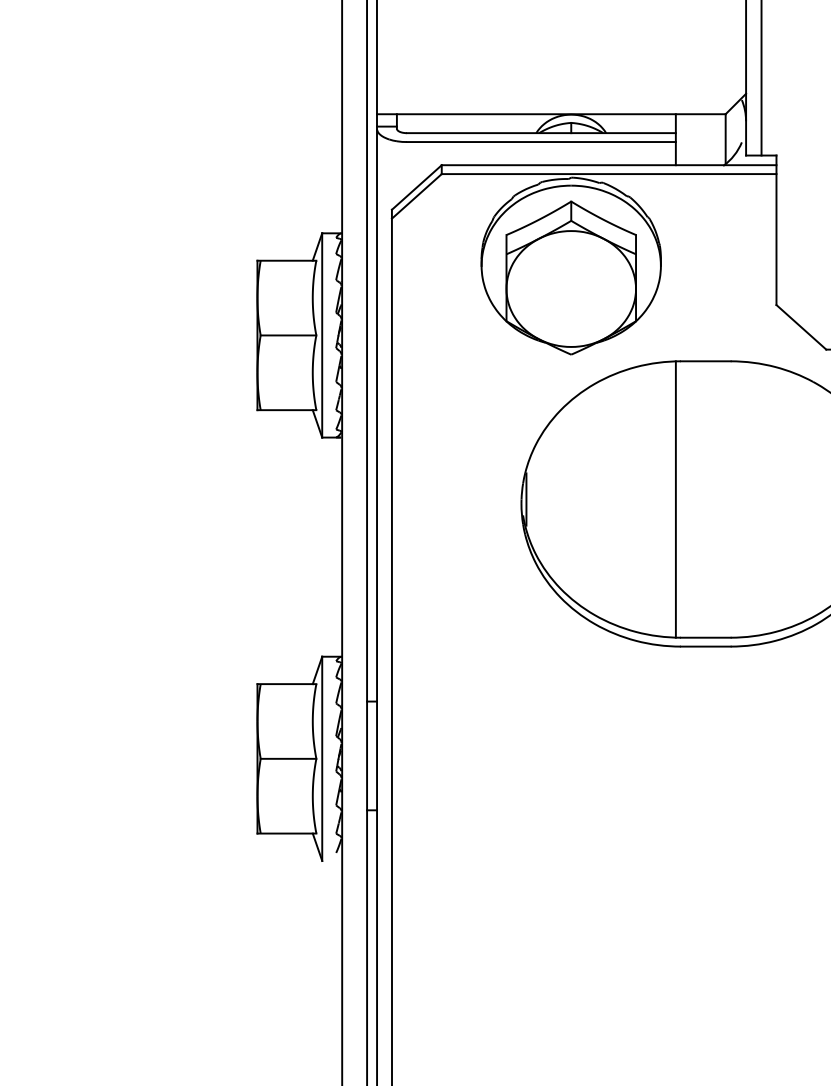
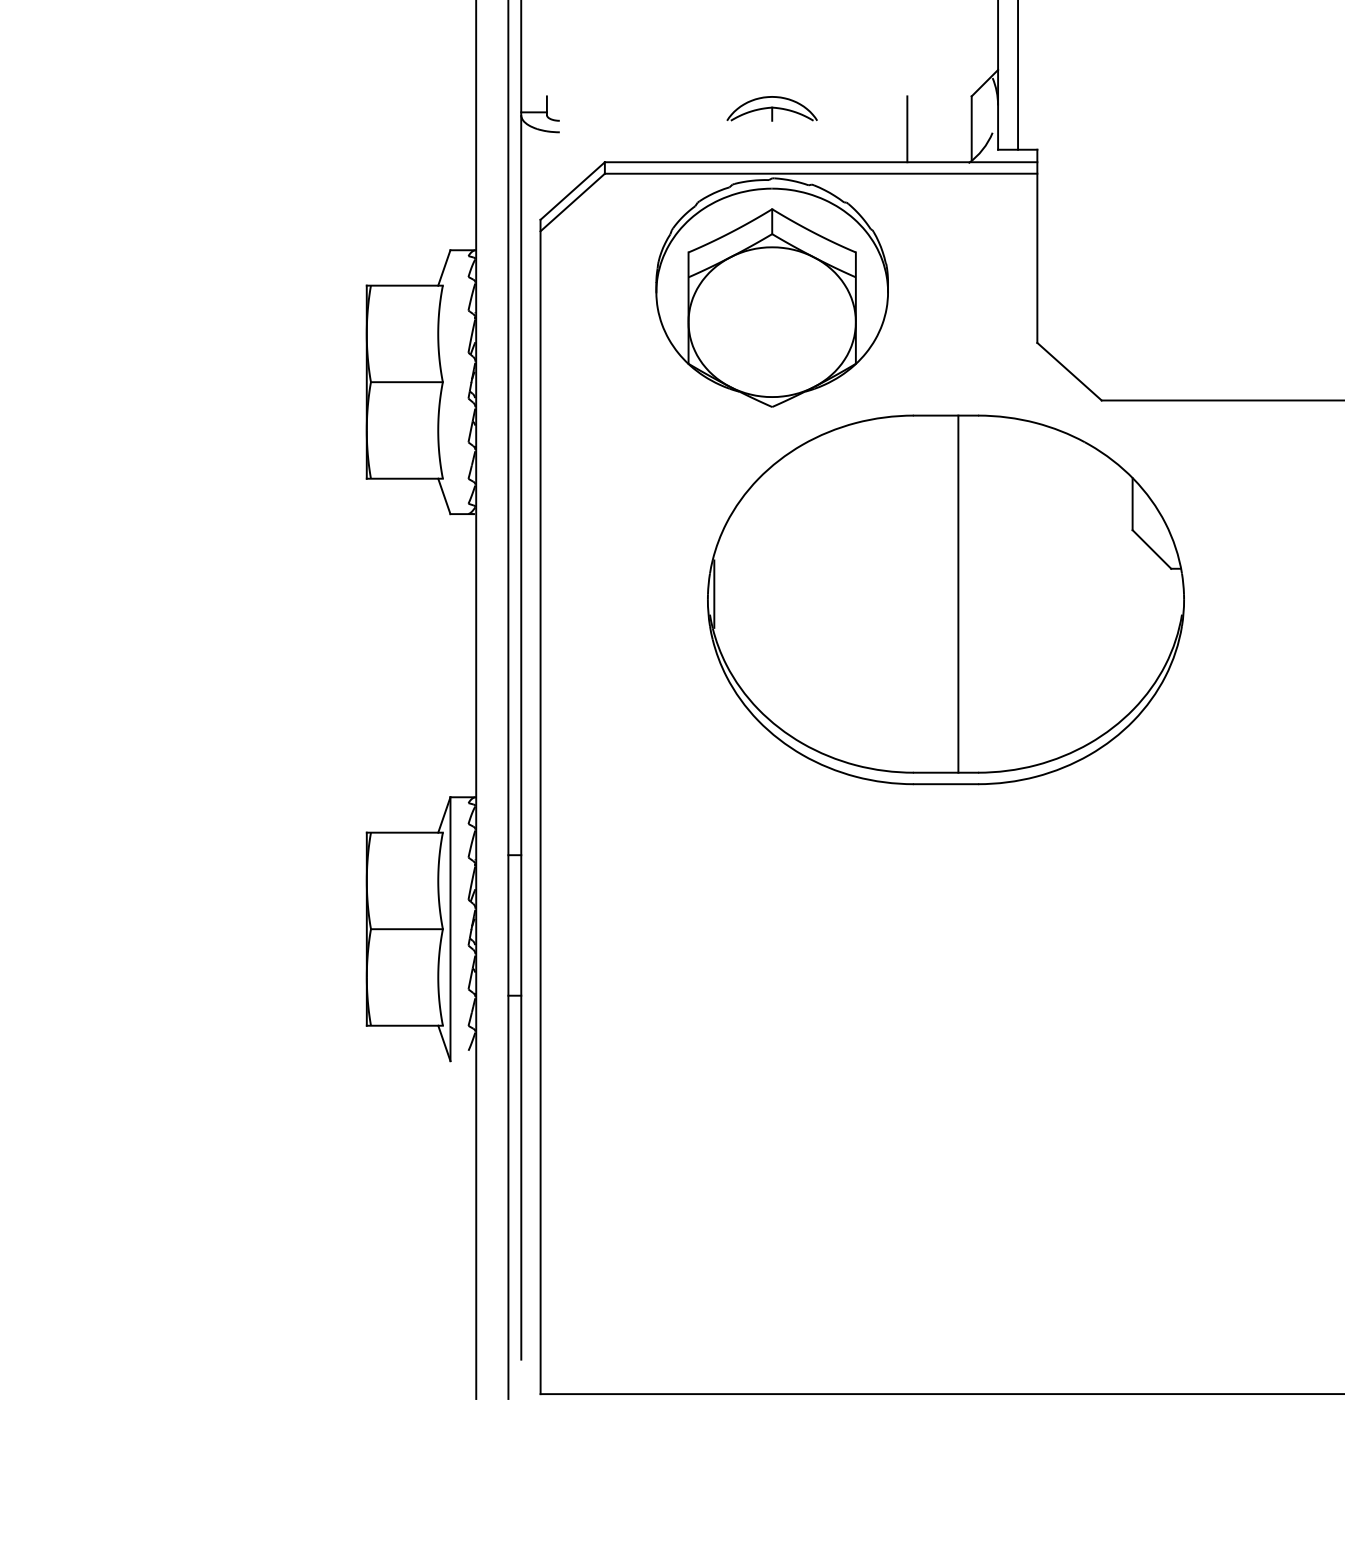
line: (551, 114) -> (746, 96), removed
line: (541, 132) -> (733, 120), removed
line: (541, 142) -> (733, 132), removed
line: (322, 335) -> (450, 382), removed
line: (675, 499) -> (958, 593), moved

